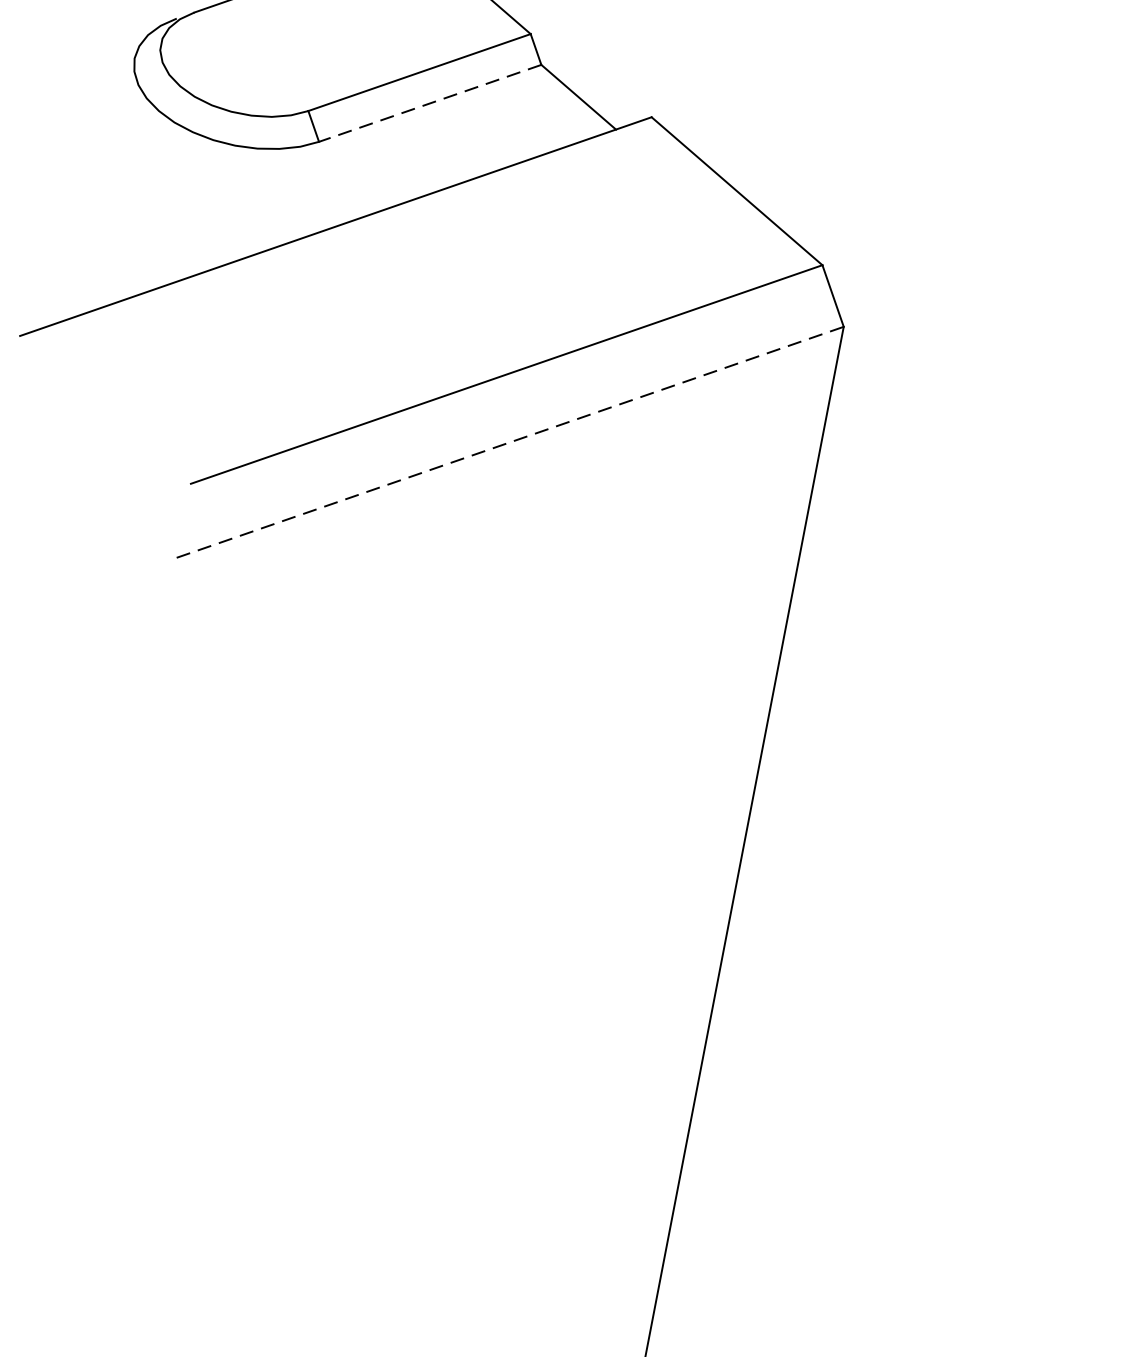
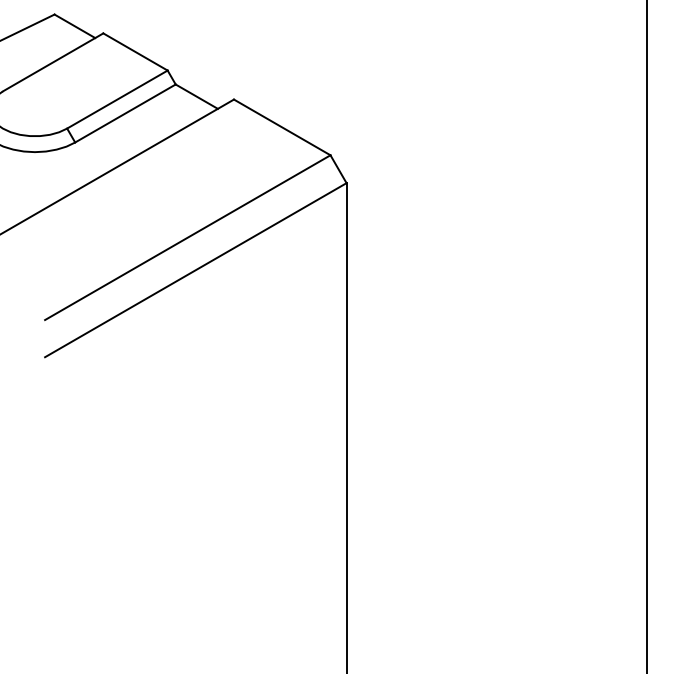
line: (430, 103) -> (125, 113), dashed -> solid
line: (511, 441) -> (196, 269), dashed -> solid

